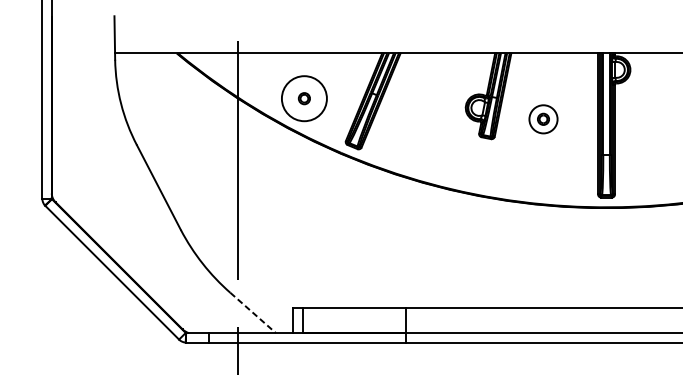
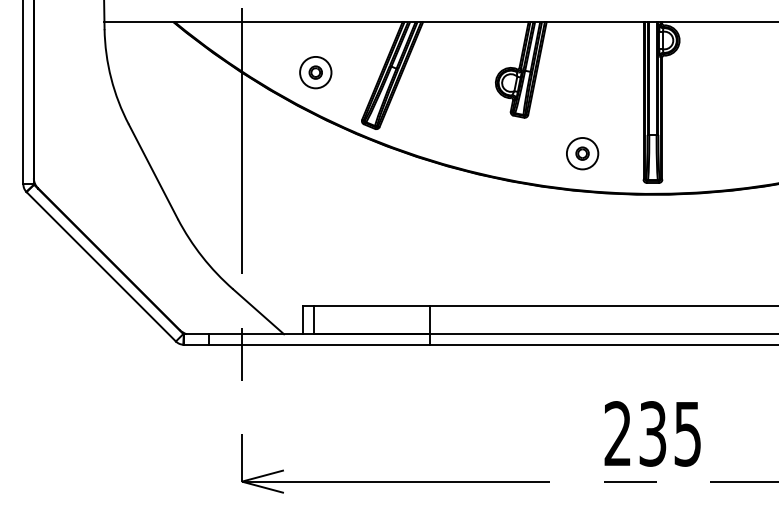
circle: (304, 98) -> (315, 72), size x0.62
part: (543, 119) -> (582, 153), moved
line: (253, 312) -> (258, 311), dashed -> solid

